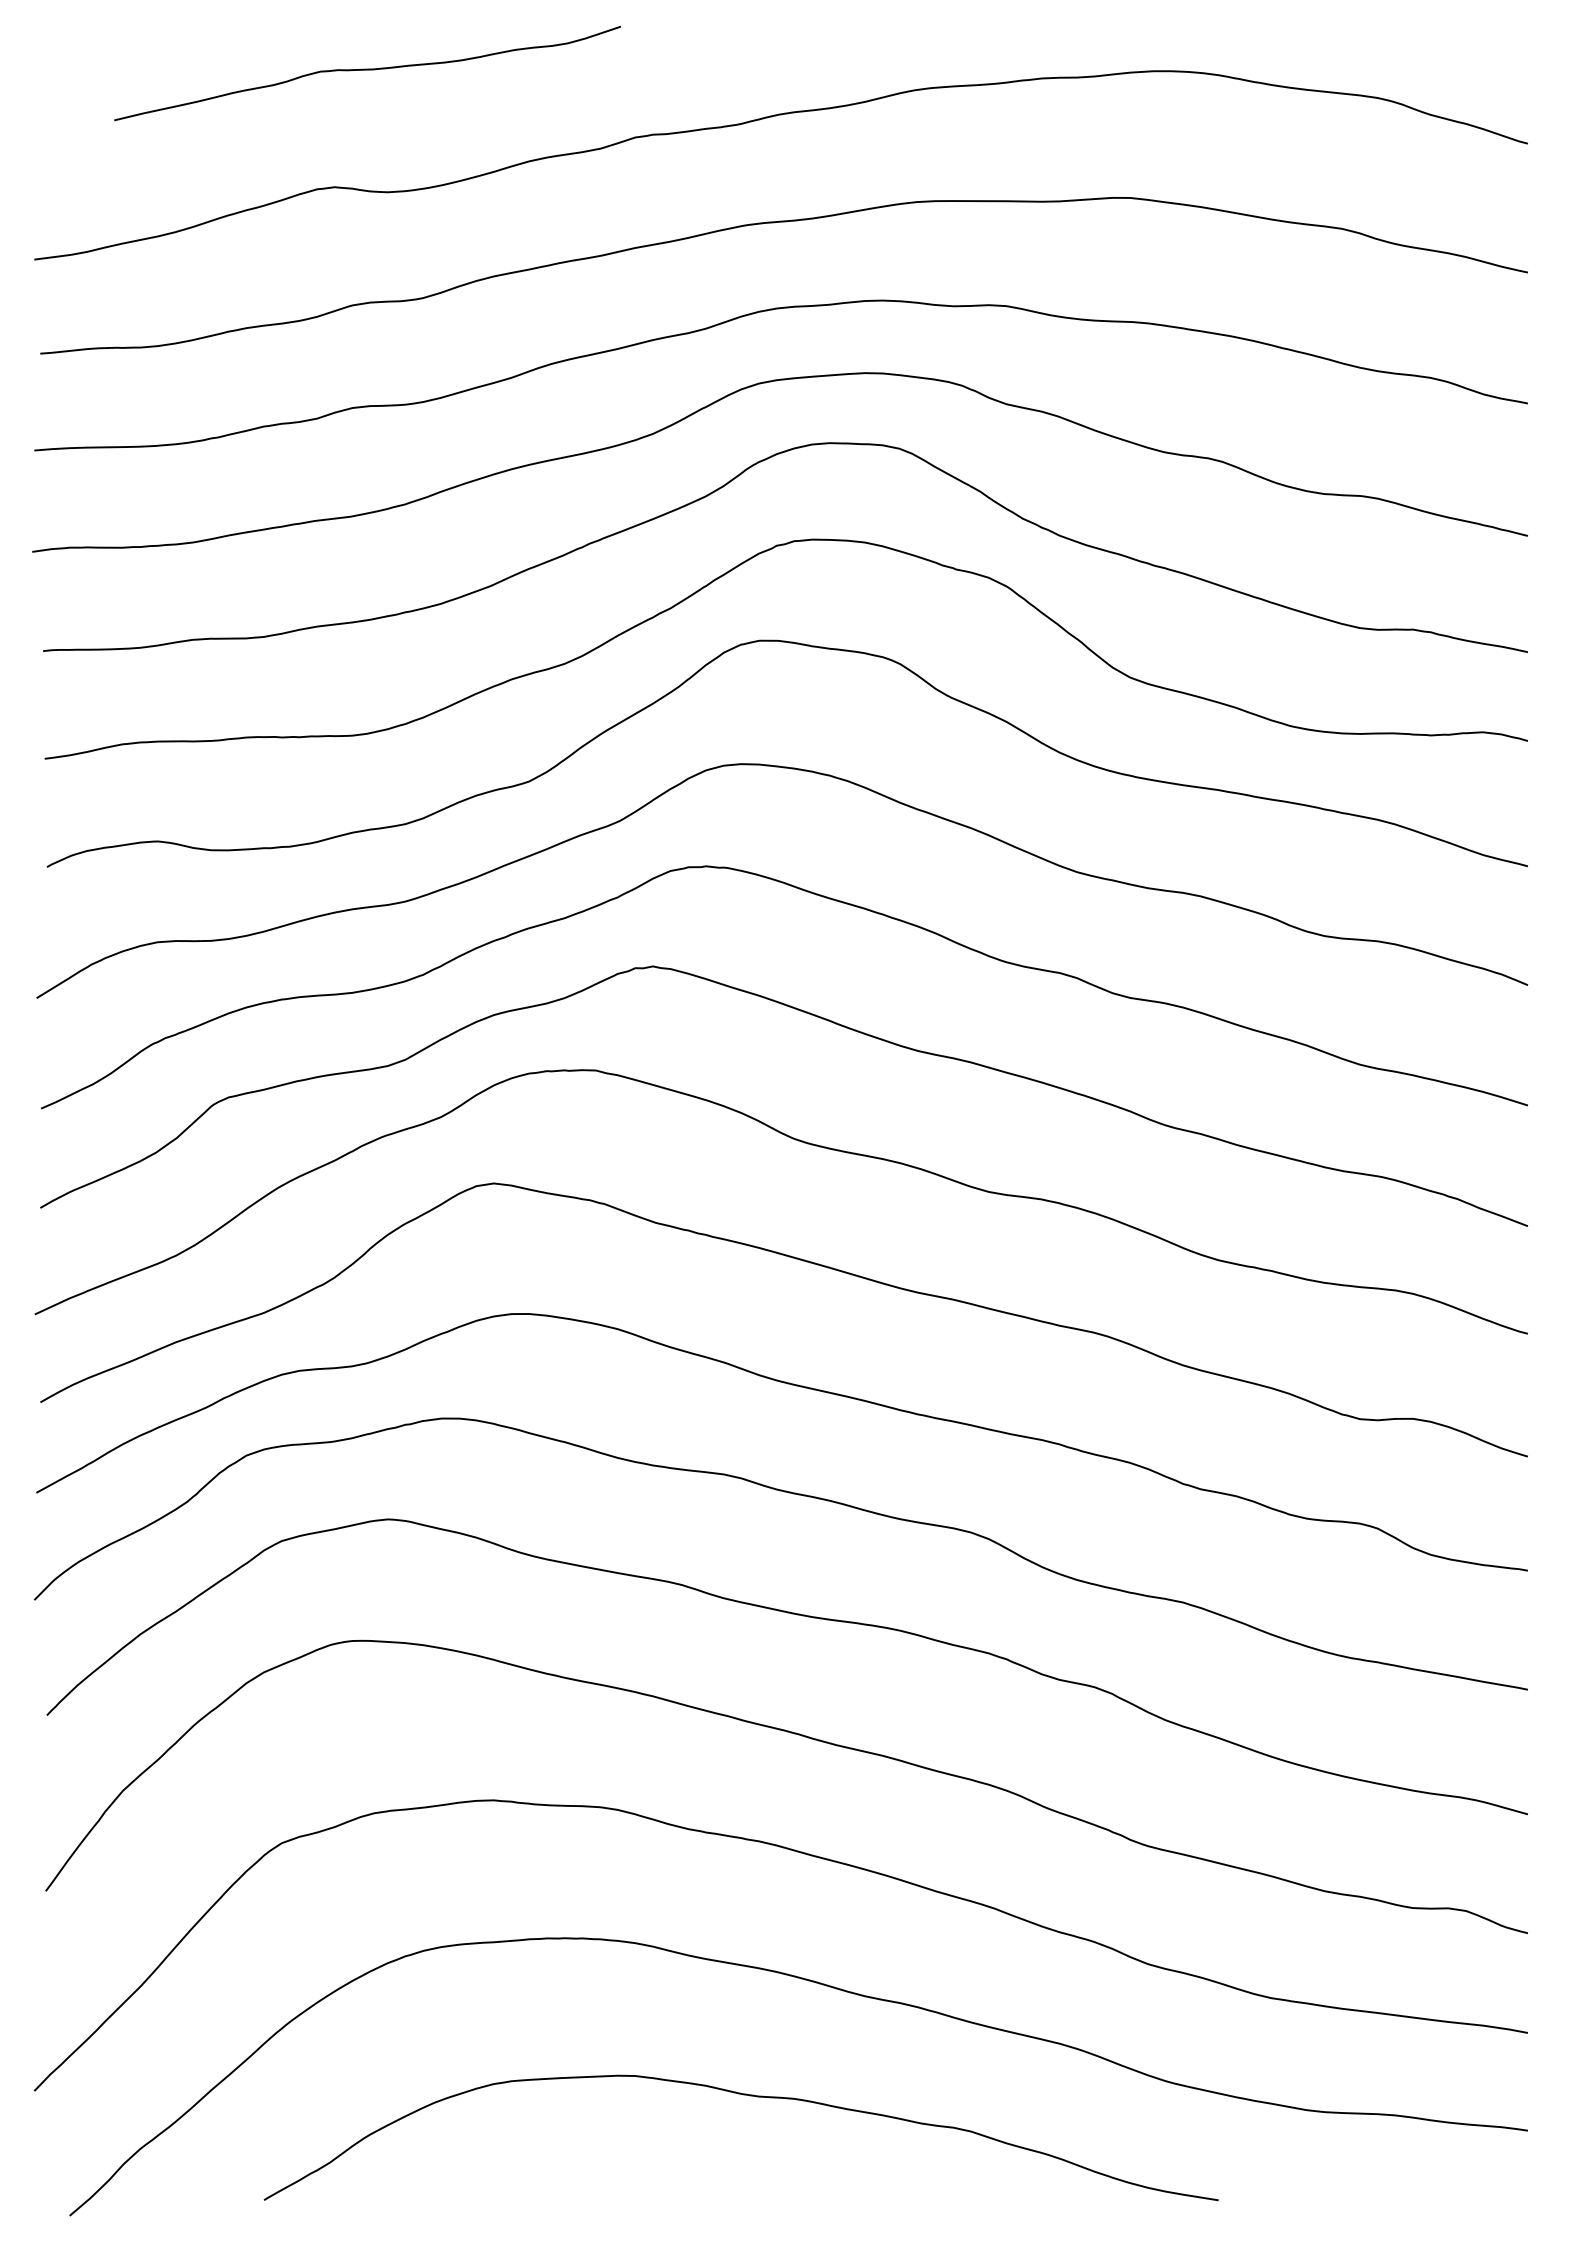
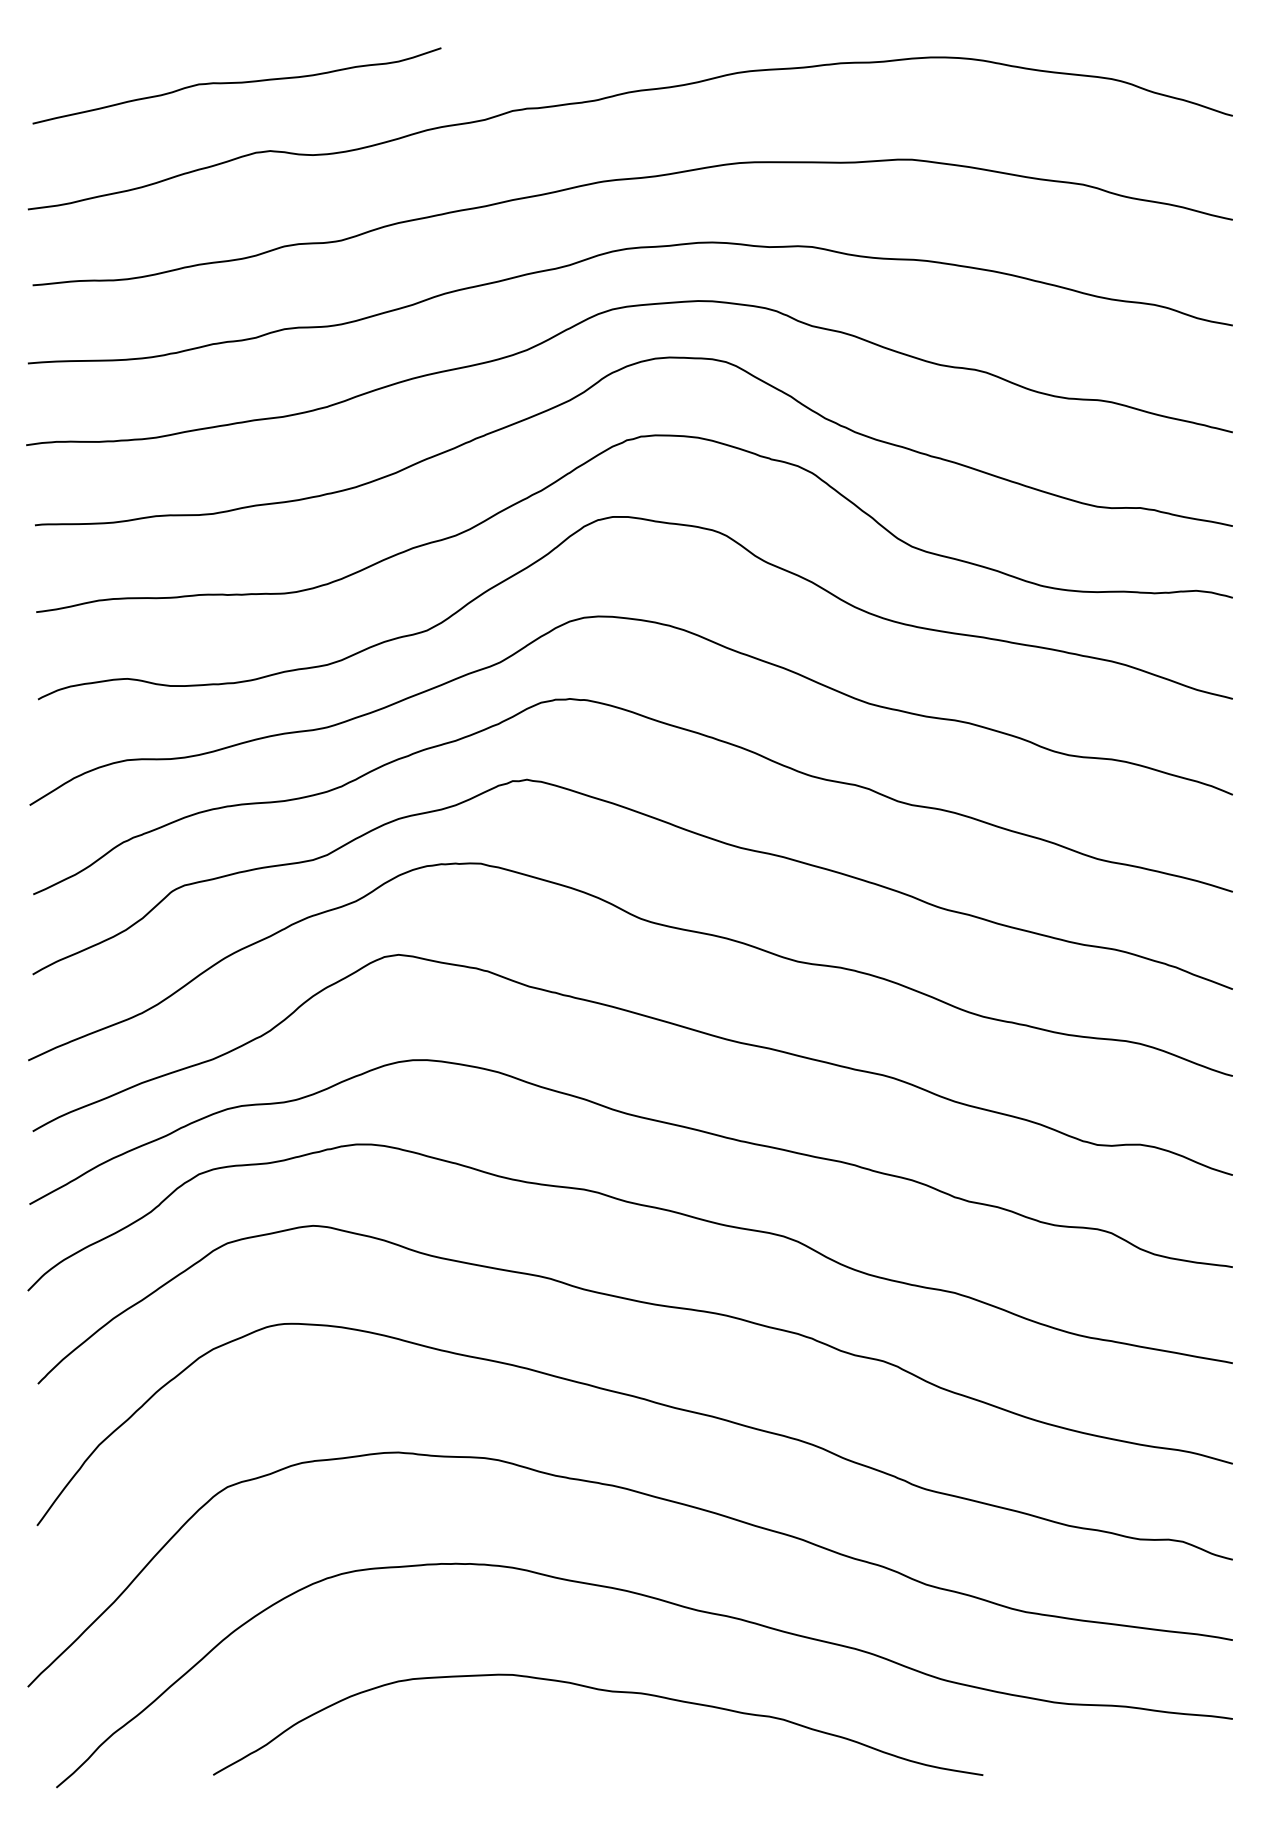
curve: (367, 70) -> (236, 83), moved

